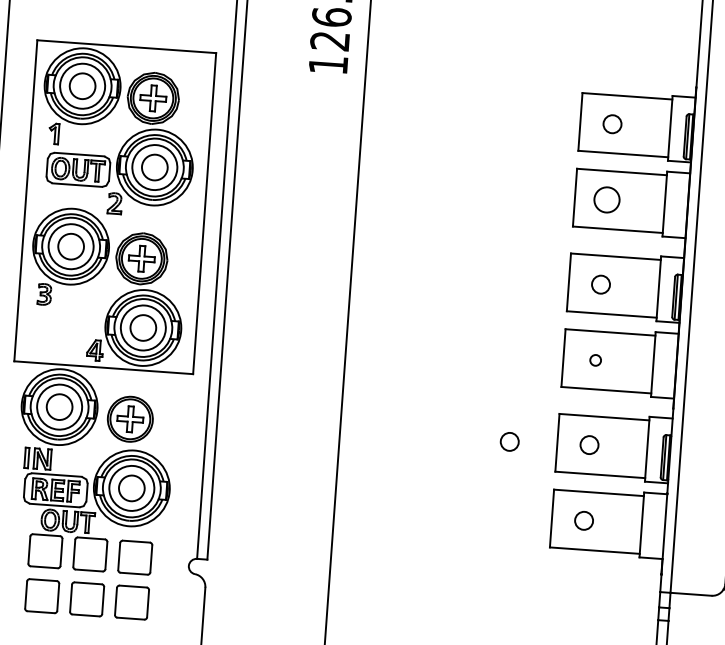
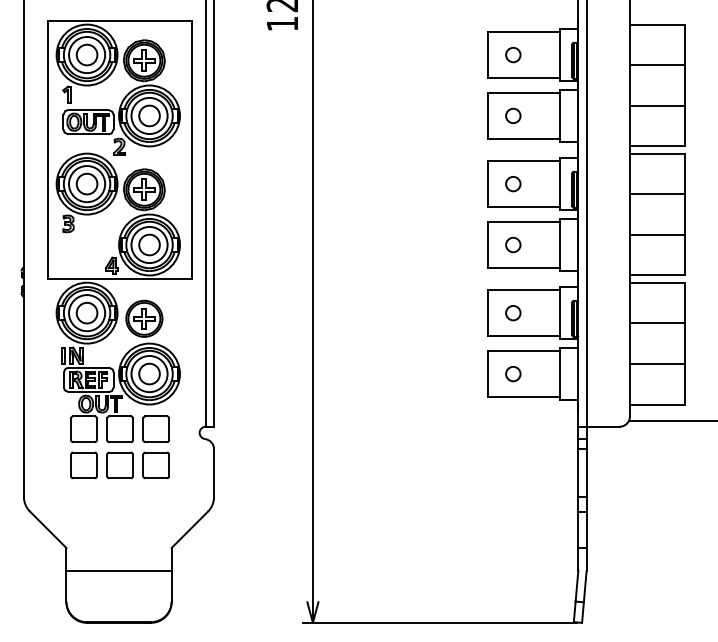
circle: (607, 199) -> (513, 115), size x0.71
circle: (595, 359) -> (513, 244), size x1.67
circle: (509, 442) -> (449, 315), removed

